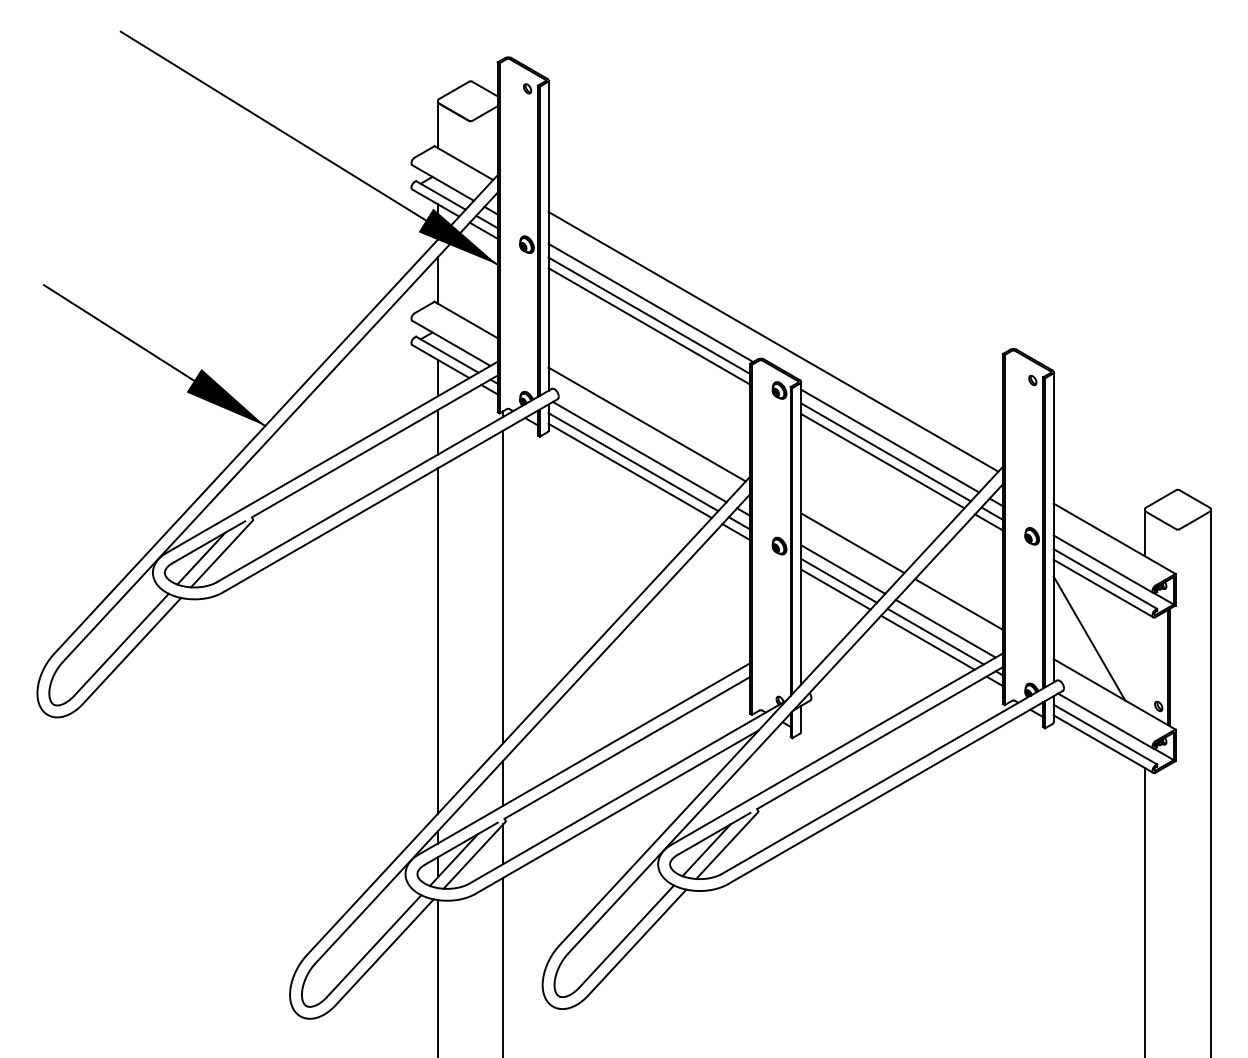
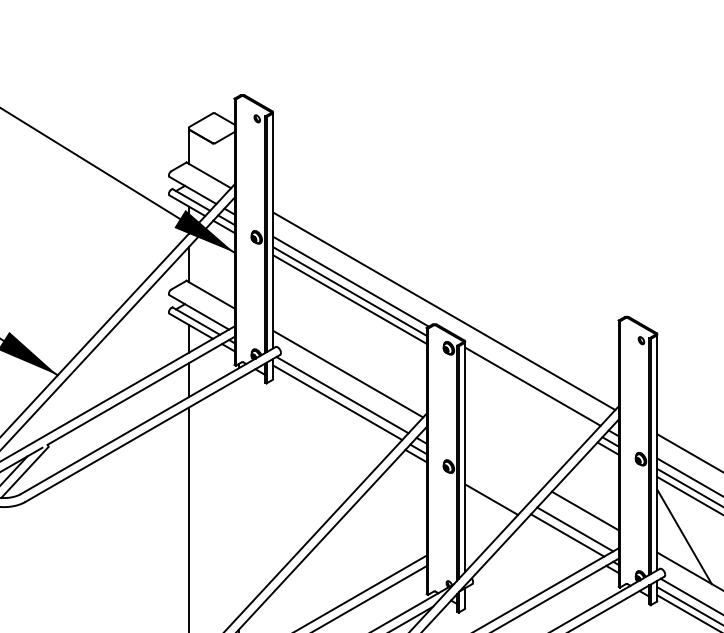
line: (885, 452) -> (529, 395), removed
line: (882, 461) -> (527, 402), removed
line: (629, 470) -> (334, 409), removed
line: (852, 543) -> (504, 464), removed
line: (843, 569) -> (497, 484), removed
line: (839, 580) -> (494, 492), removed
line: (503, 586) -> (238, 497), removed
line: (927, 642) -> (561, 539), removed

